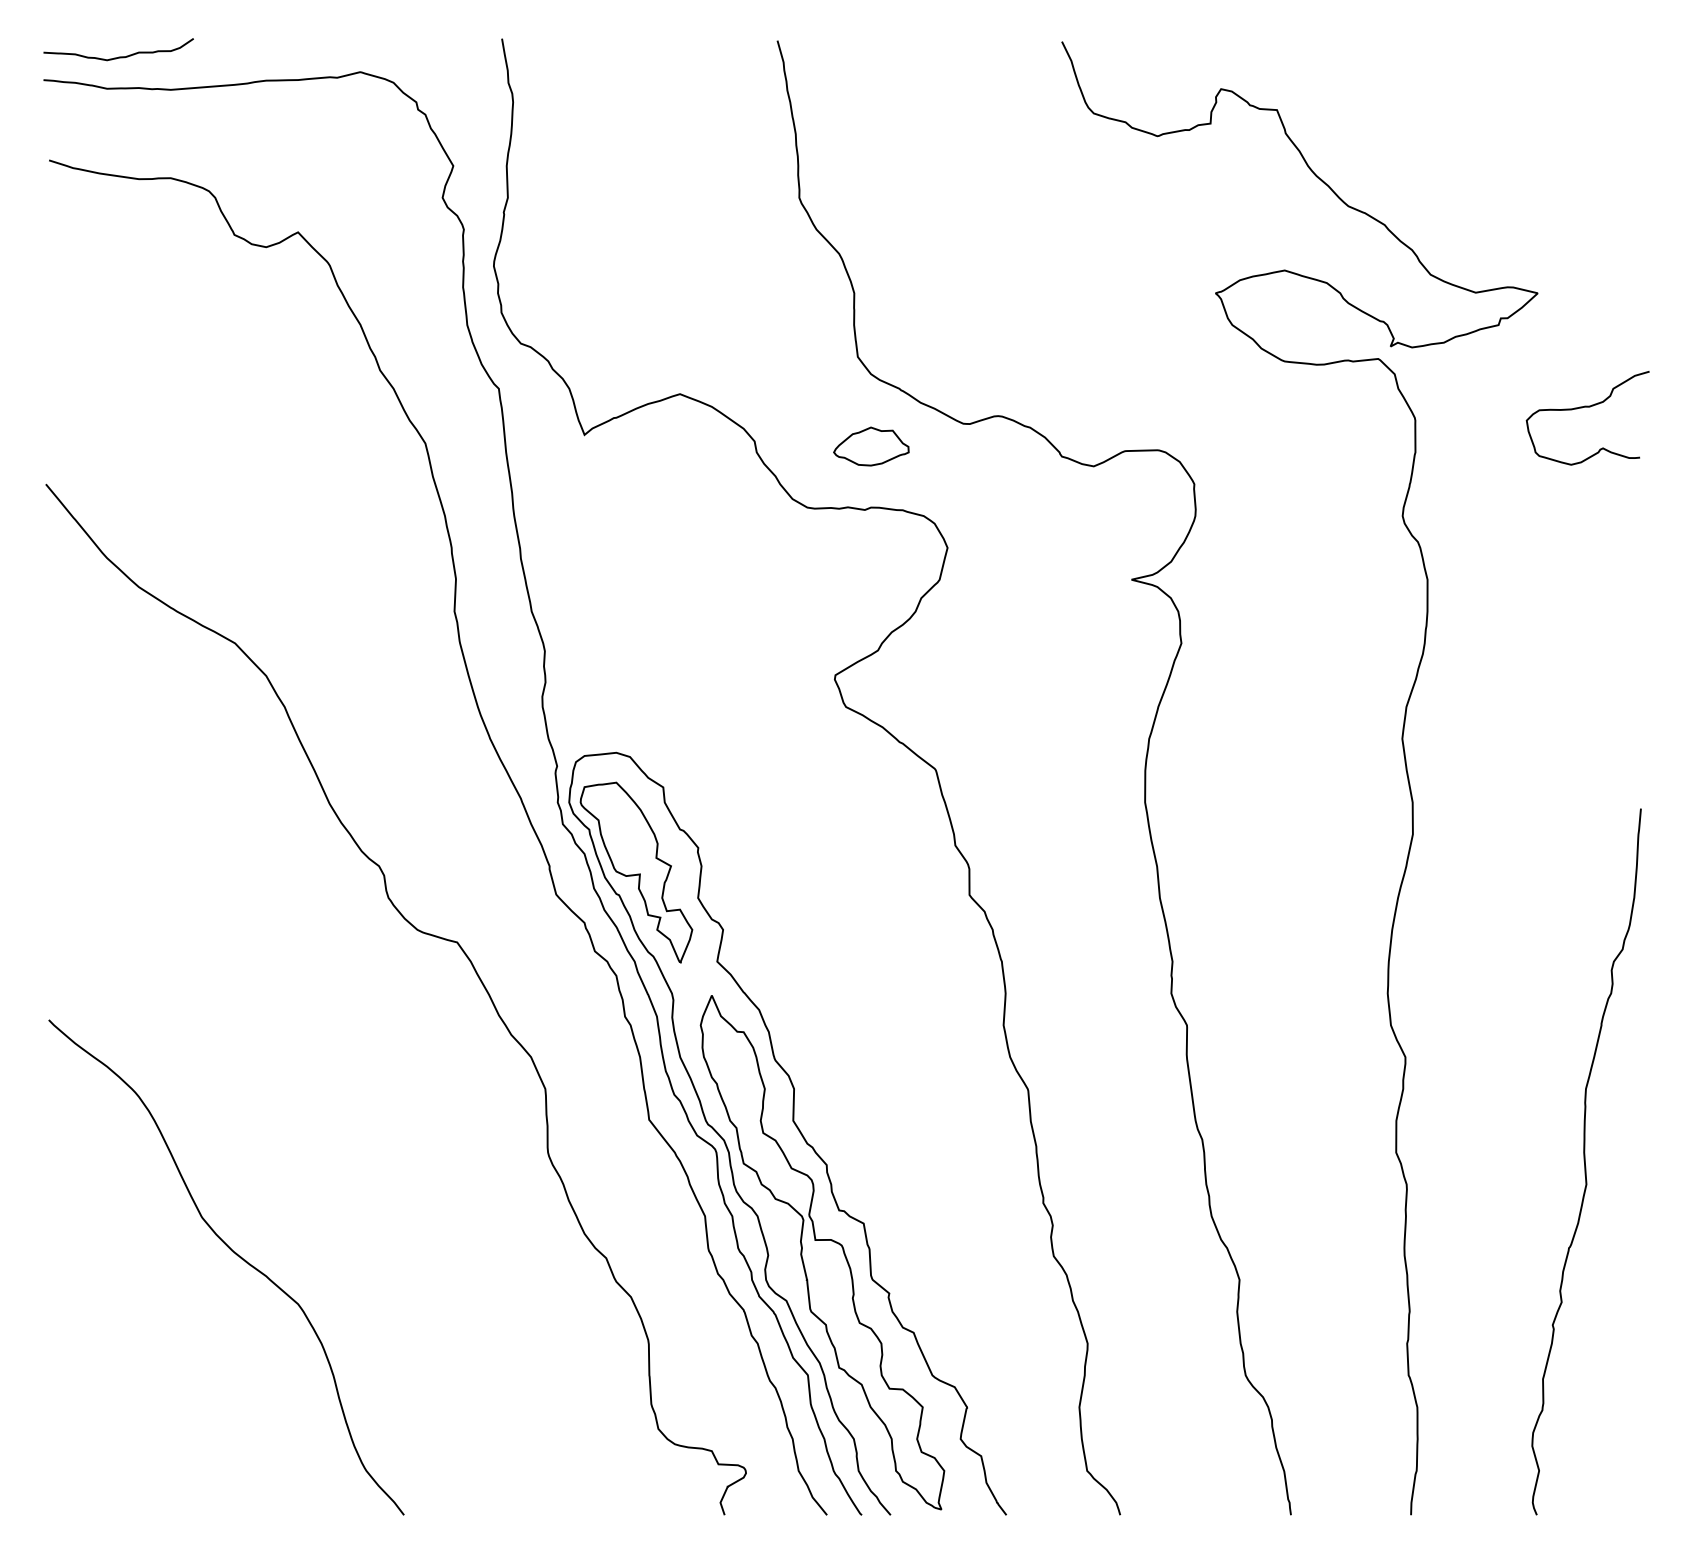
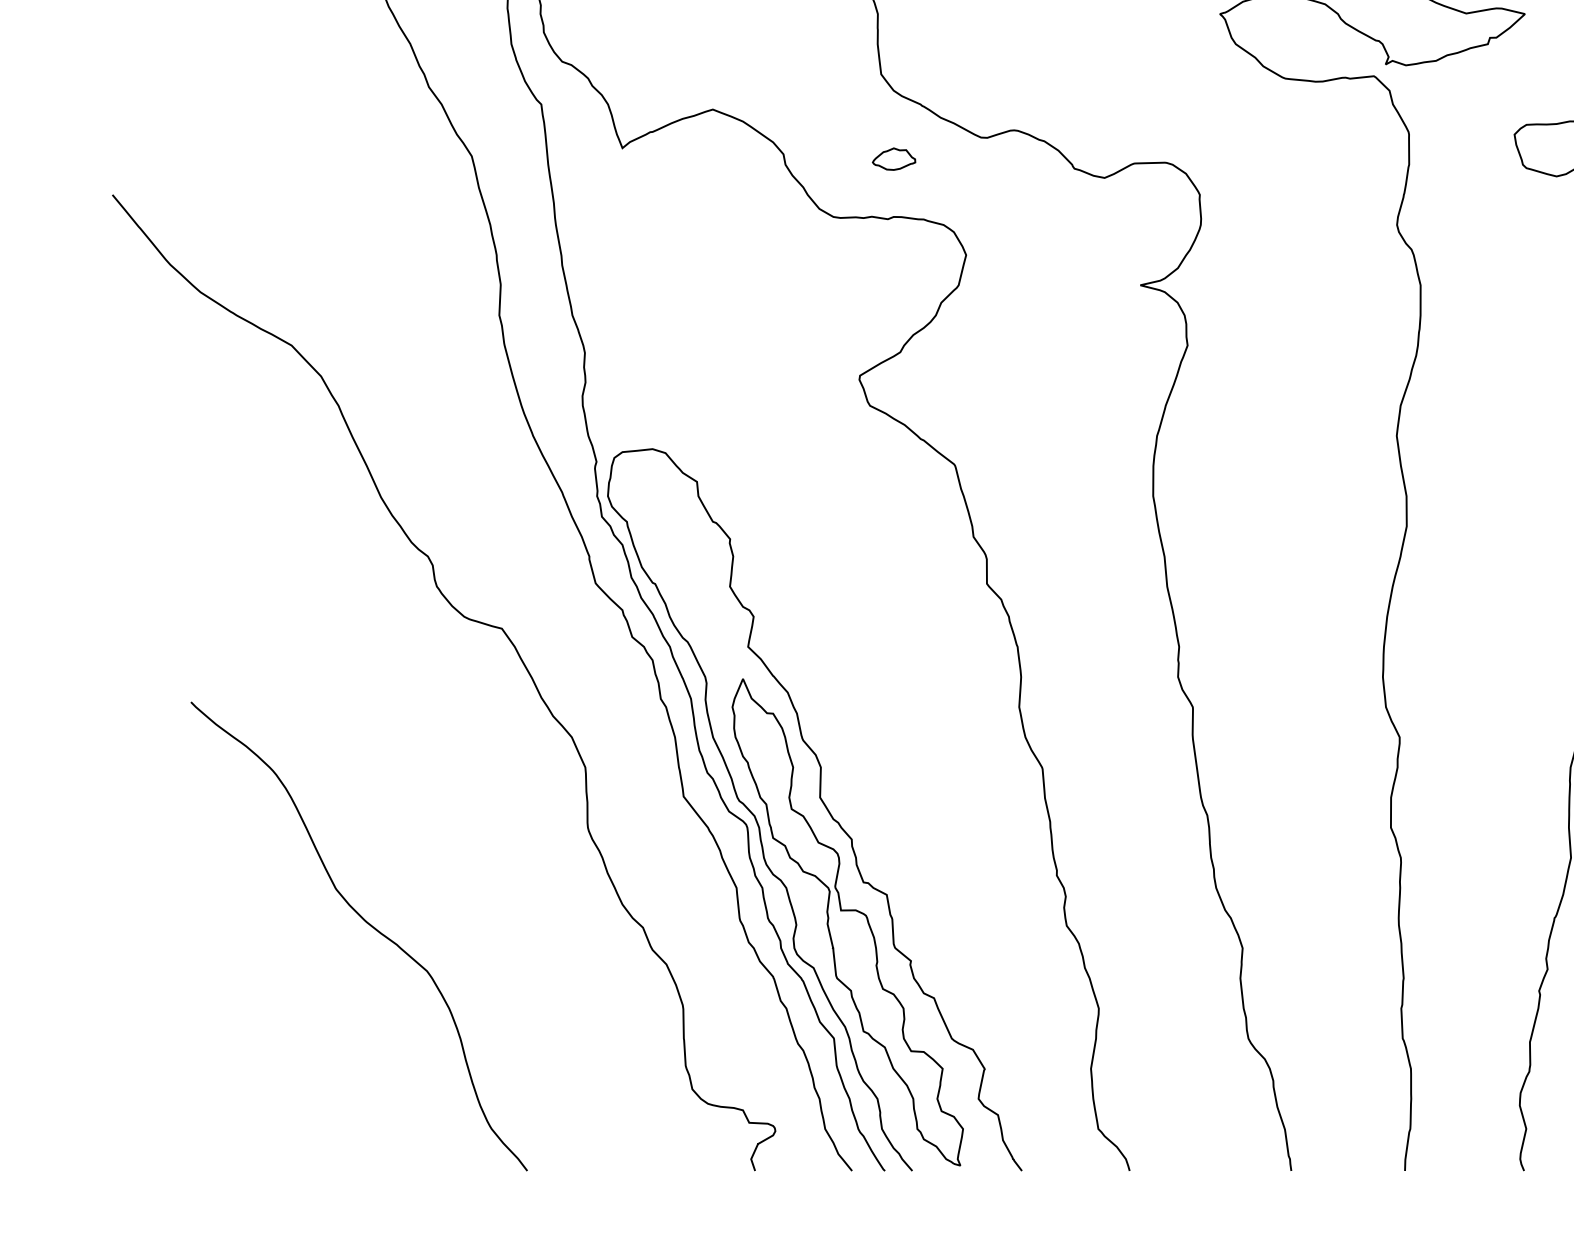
part: (871, 446) -> (894, 159), size x0.6
part: (636, 872) -> (671, 562), removed
curve: (237, 1256) -> (369, 926), moved

